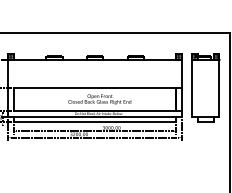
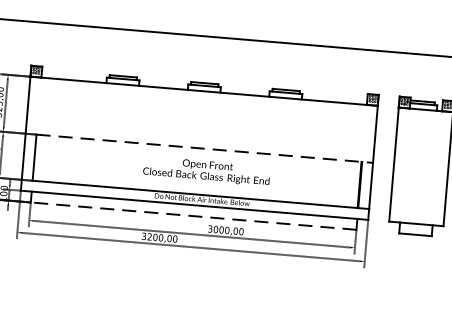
line: (98, 88) -> (206, 149), solid -> dashed
line: (94, 122) -> (192, 216), solid -> dashed

